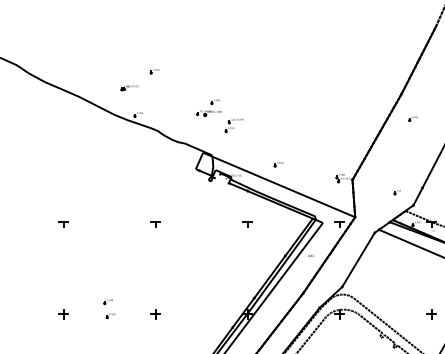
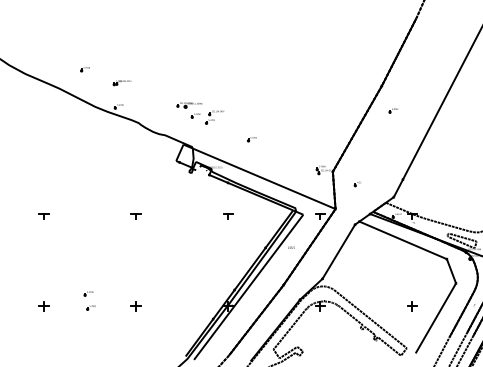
part: (154, 71) -> (84, 69), moved
part: (129, 88) -> (121, 83), moved
part: (215, 101) -> (195, 115), moved
part: (278, 164) -> (251, 139), moved
part: (396, 192) -> (356, 184), moved

